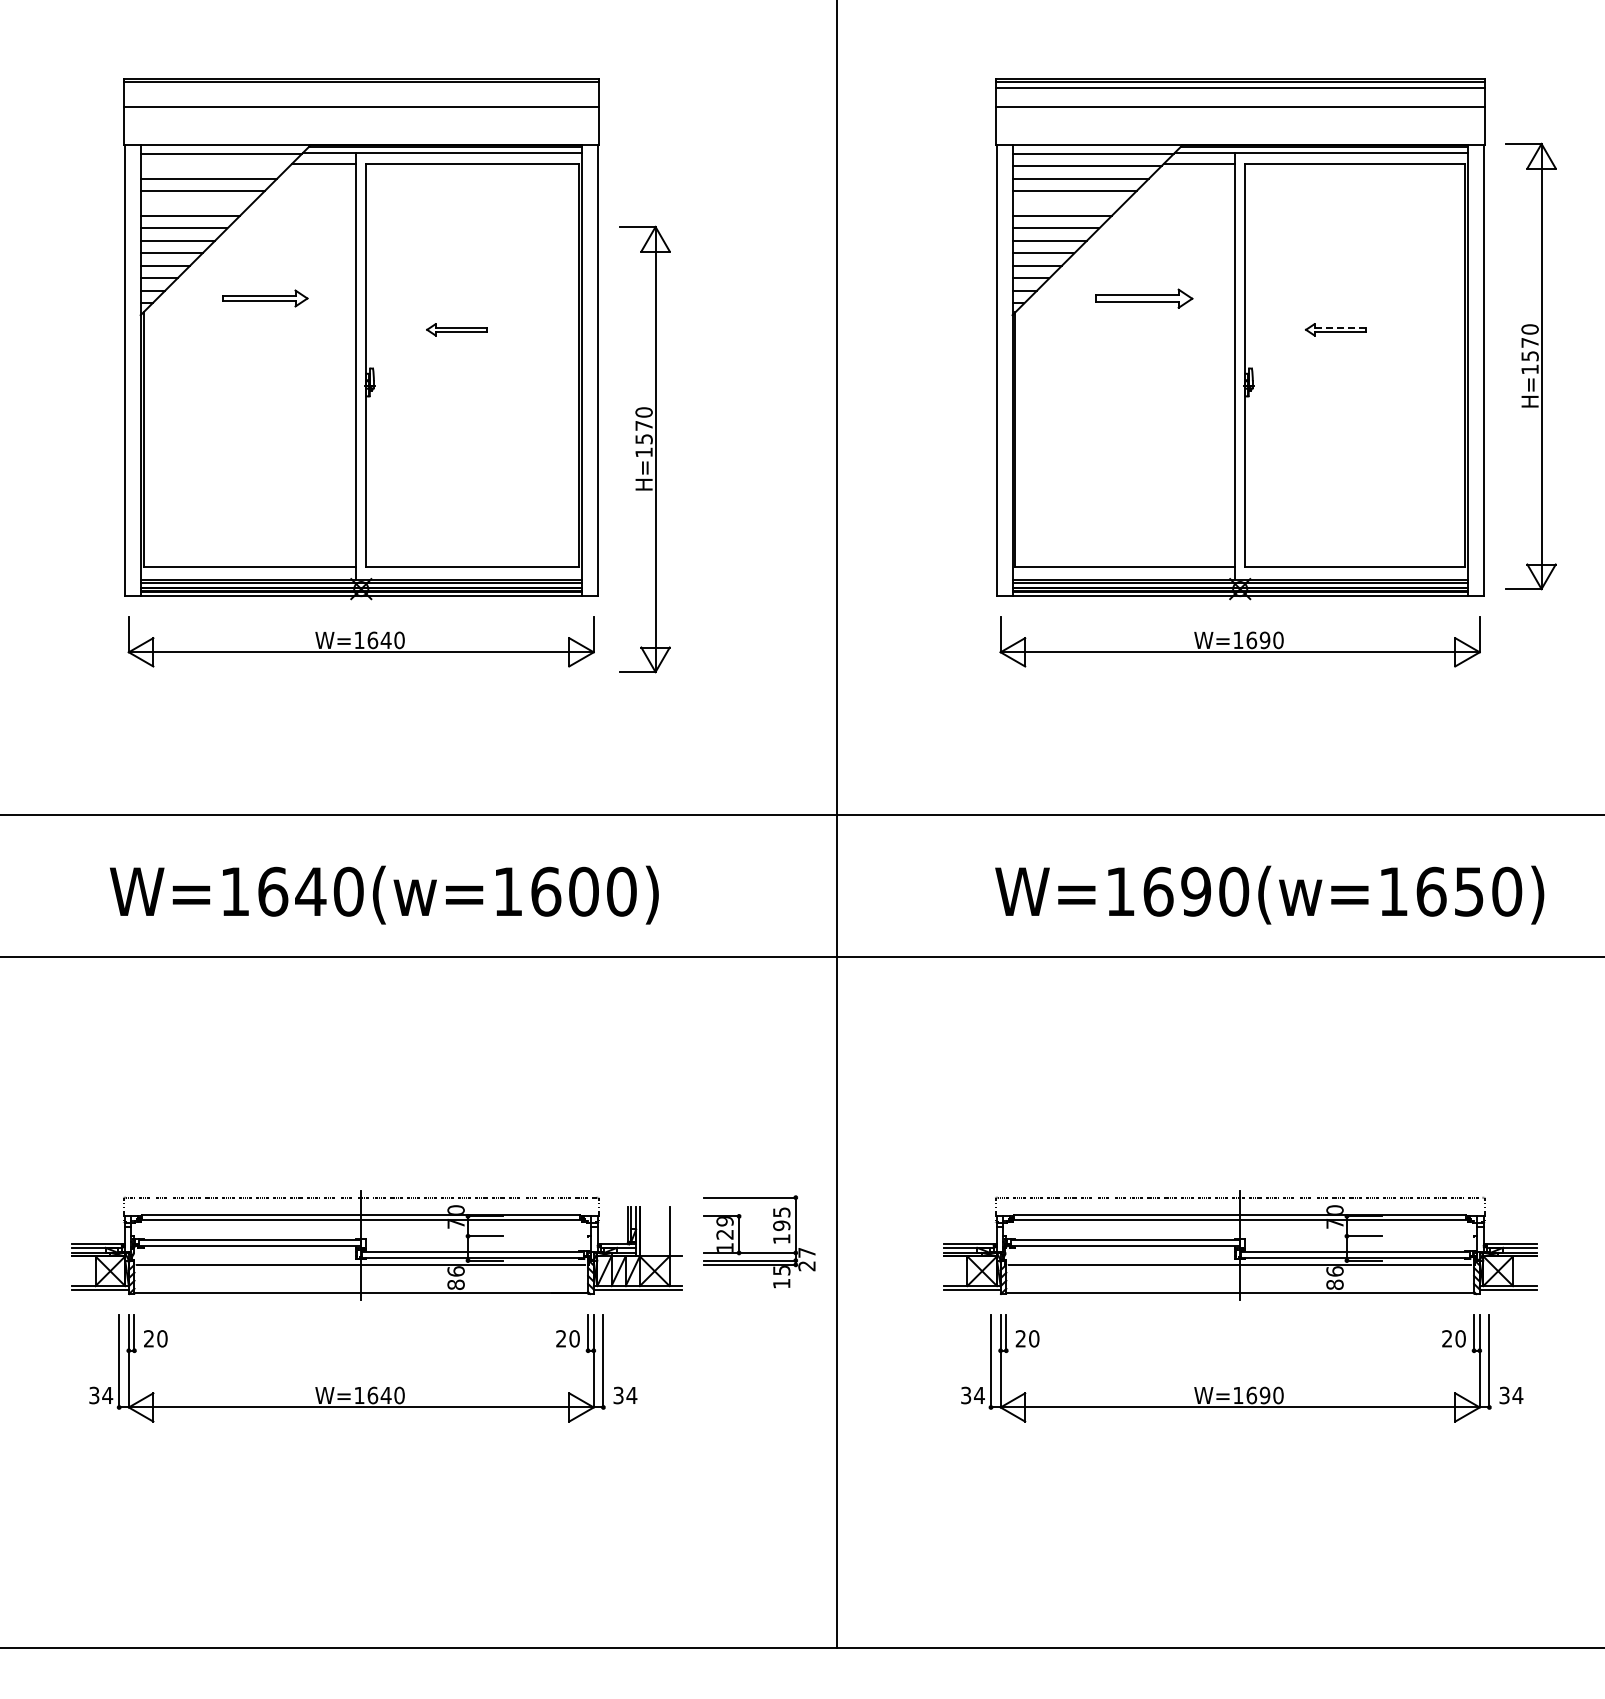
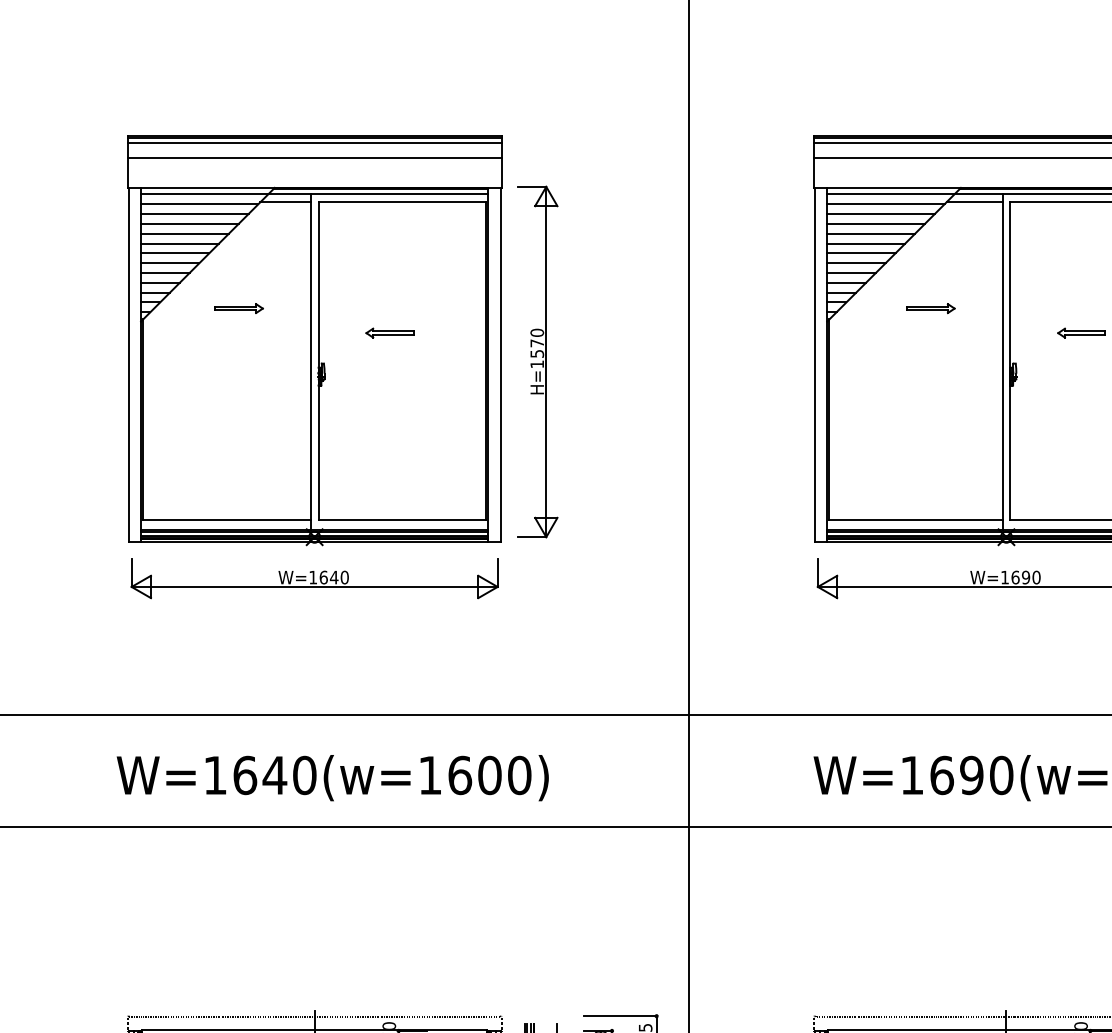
line: (360, 88) -> (314, 143), added
line: (214, 166) -> (199, 204), added
line: (196, 203) -> (184, 233), added
line: (1068, 203) -> (871, 233), added
part: (265, 298) -> (239, 308), size x0.71
part: (1144, 298) -> (931, 308), size x0.62
line: (1340, 327) -> (1085, 331), dashed -> solid
part: (644, 449) -> (537, 362), moved

